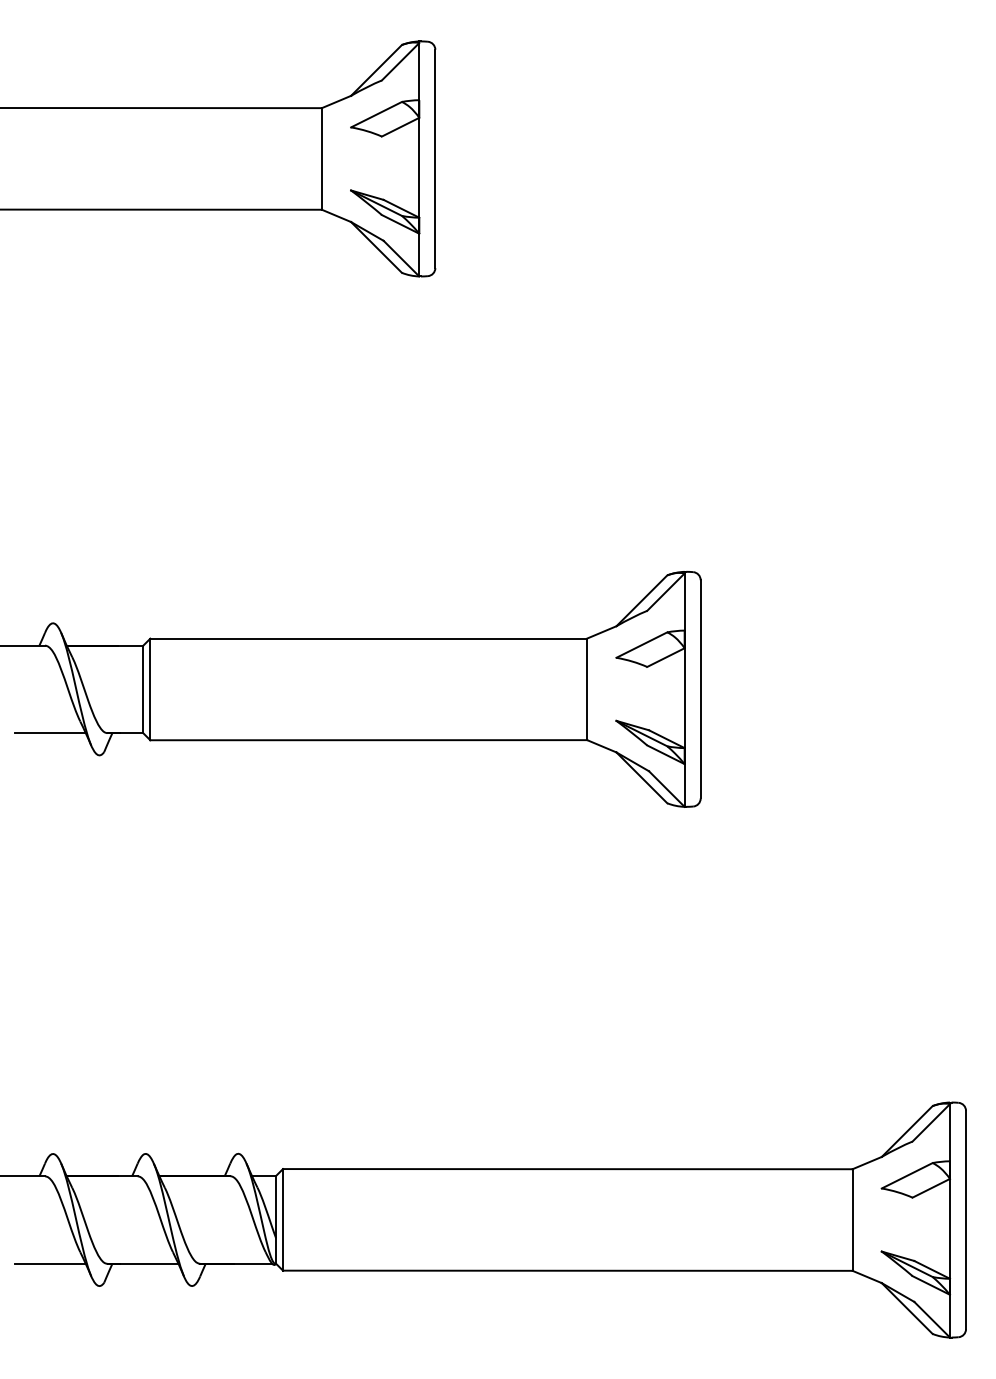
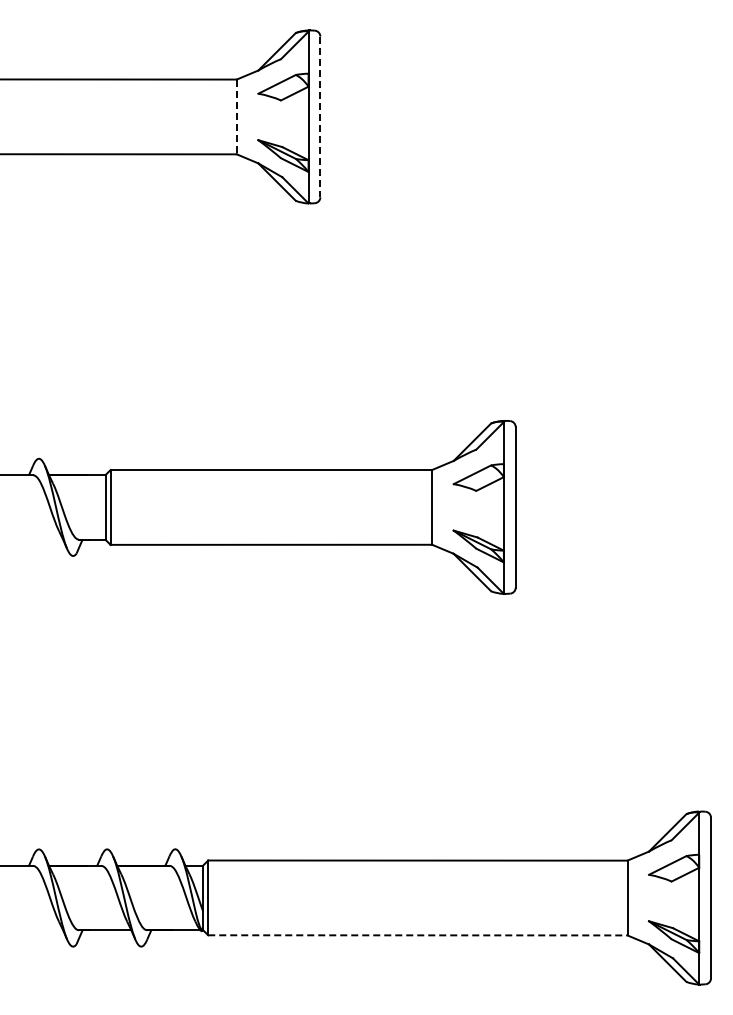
line: (321, 159) -> (236, 117), solid -> dashed
line: (435, 159) -> (320, 117), solid -> dashed
line: (49, 732) -> (36, 539), removed
line: (49, 1264) -> (36, 930), removed
line: (567, 1270) -> (417, 935), solid -> dashed

